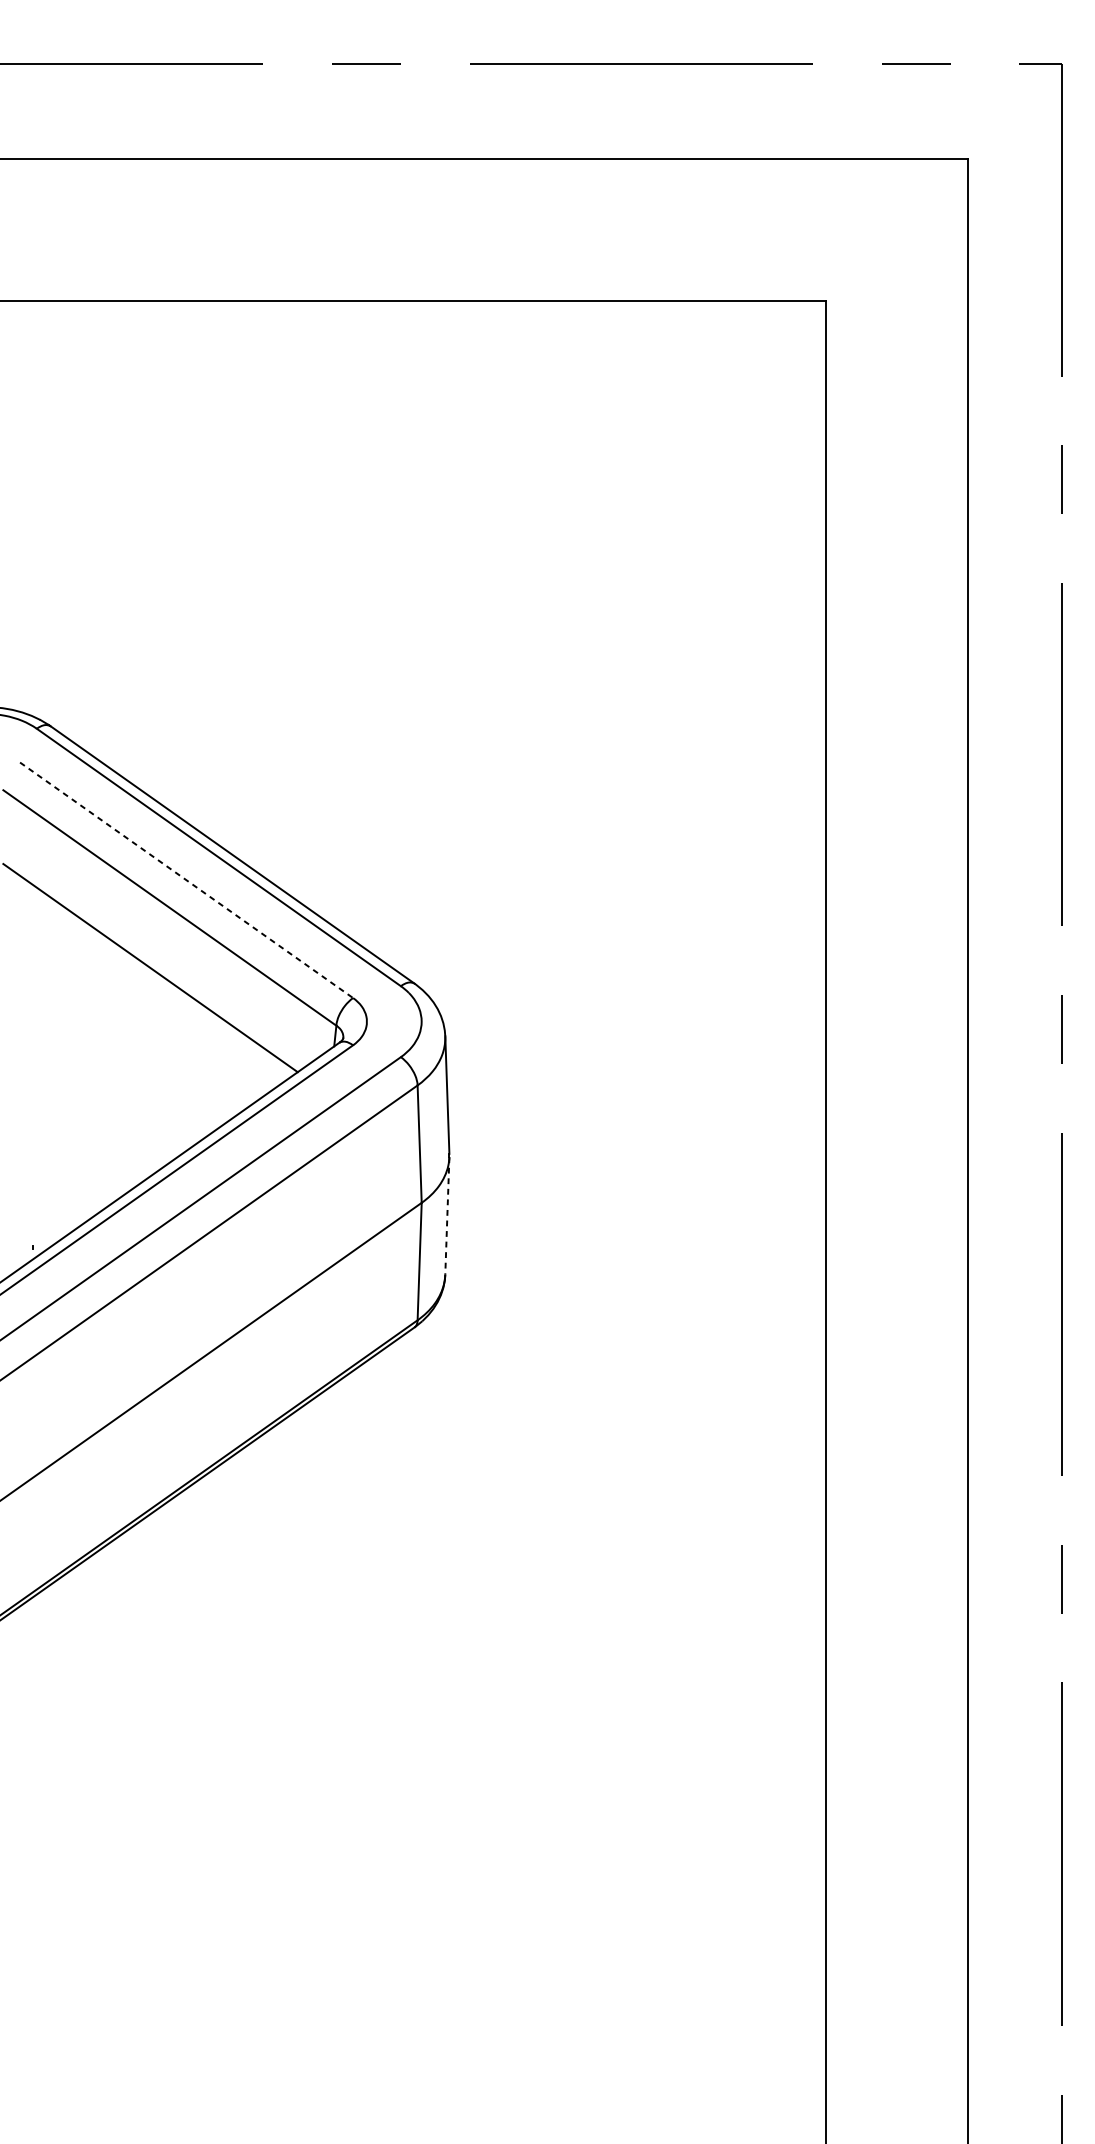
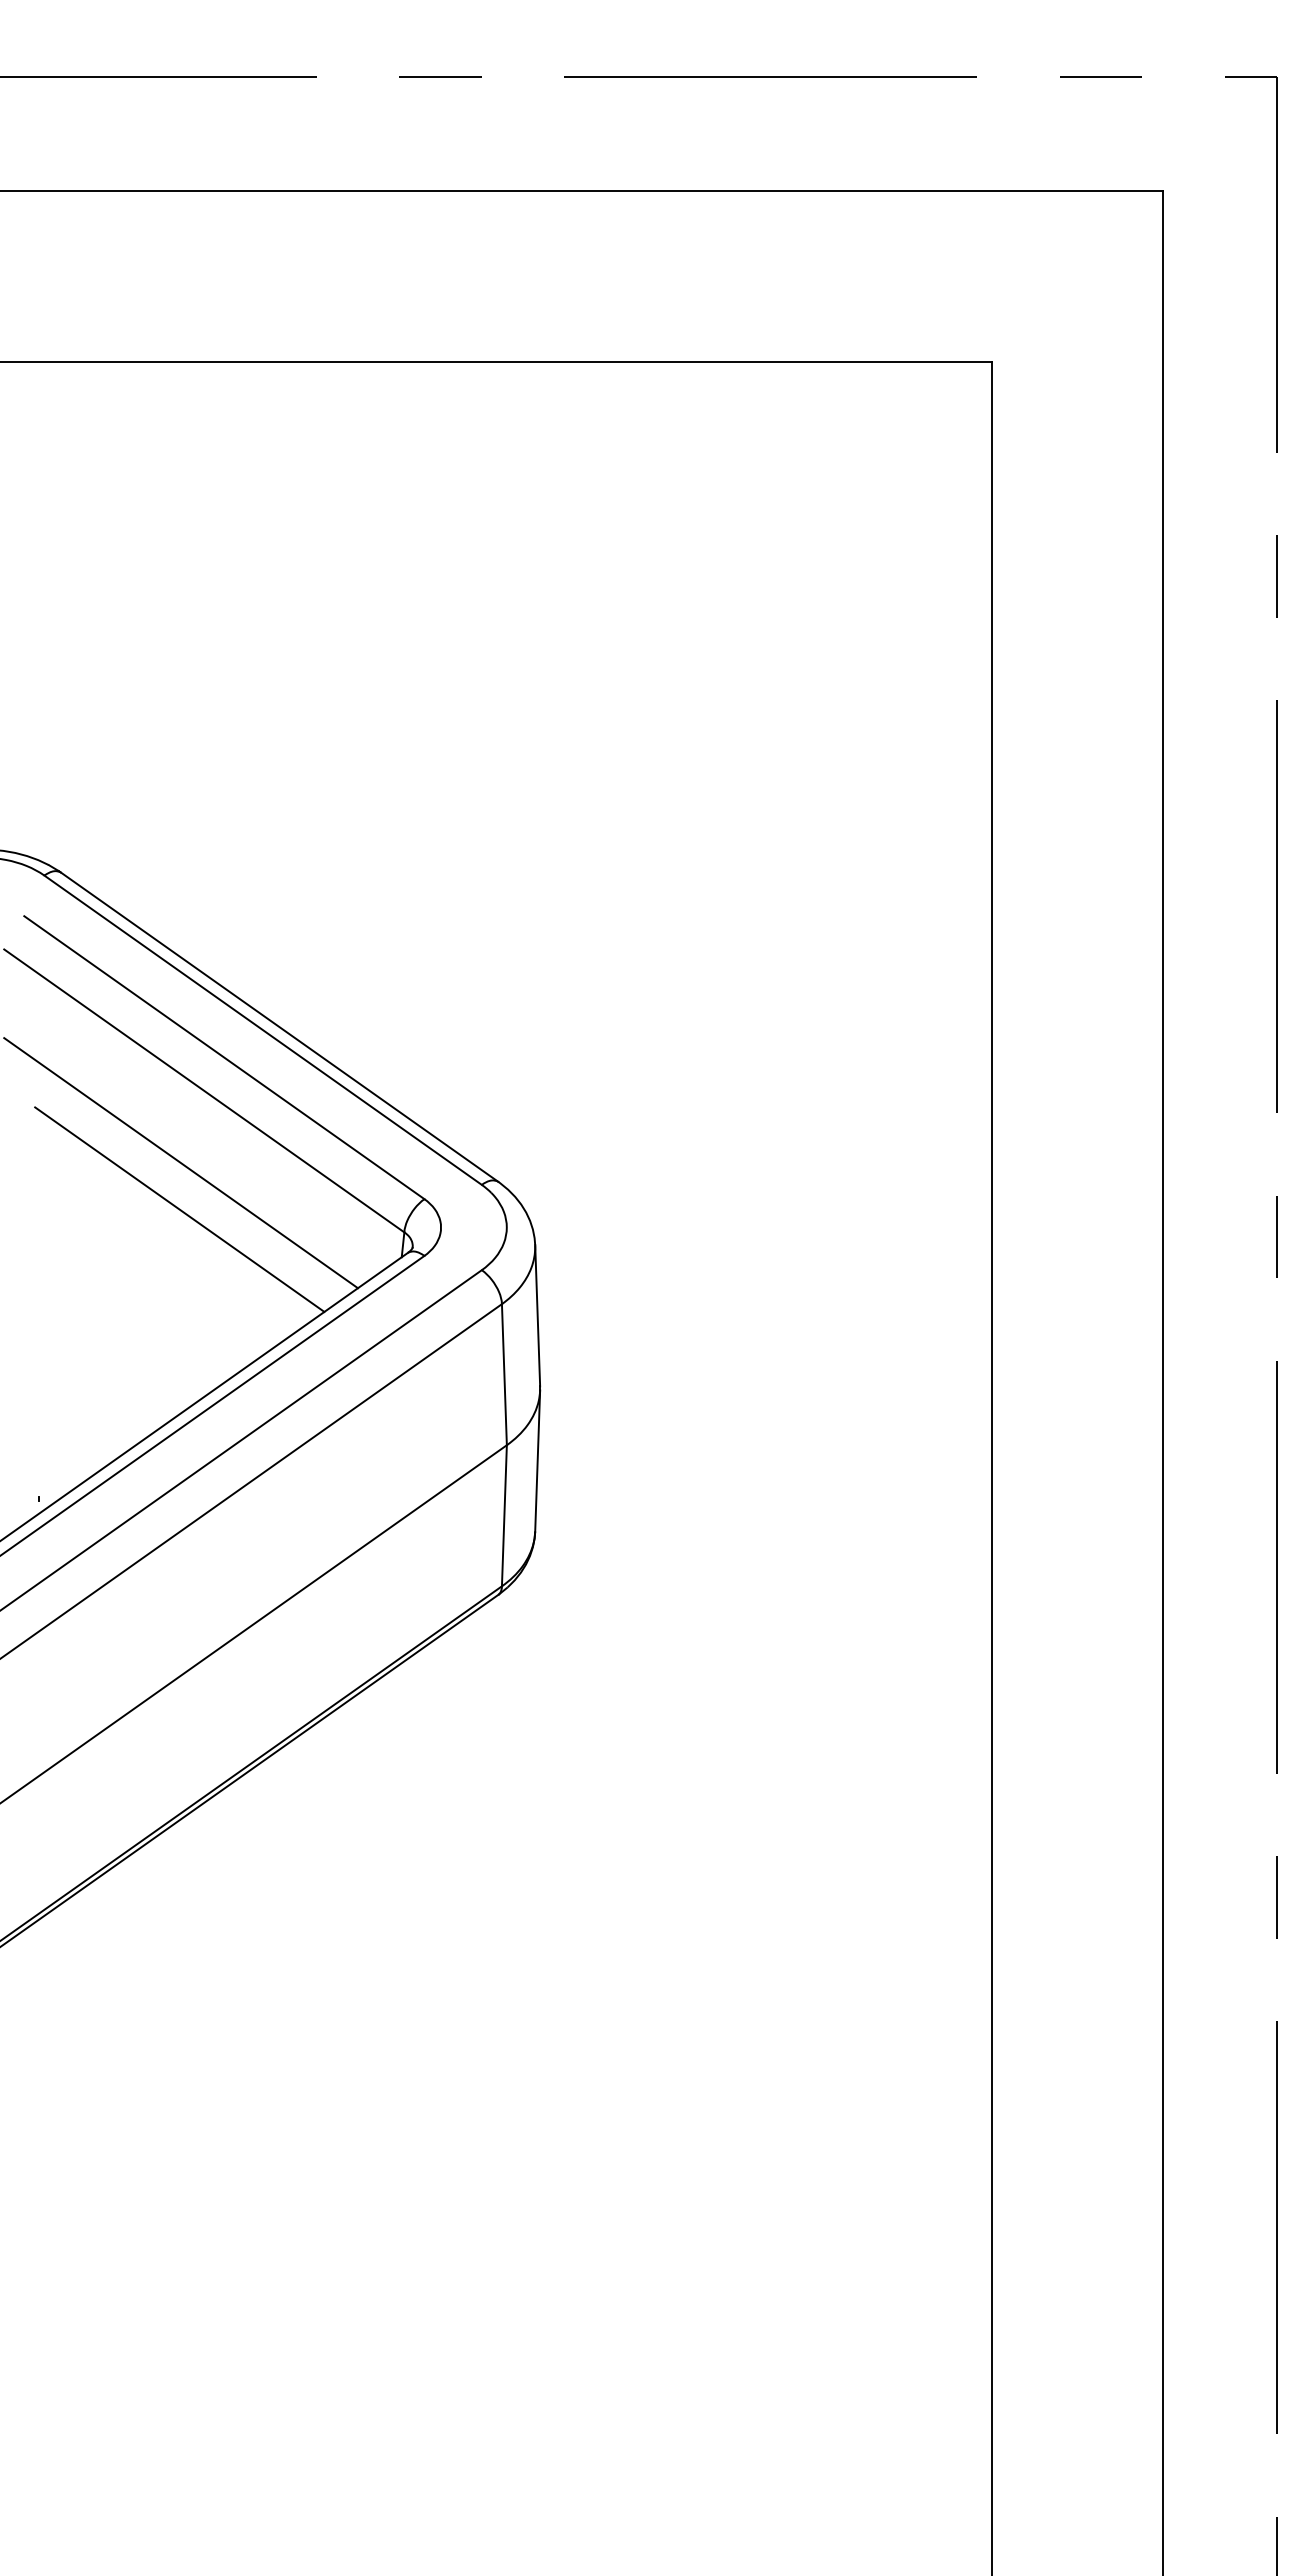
line: (186, 880) -> (224, 1057), dashed -> solid
line: (149, 1006) -> (179, 1209), added
line: (447, 1215) -> (537, 1460), dashed -> solid

